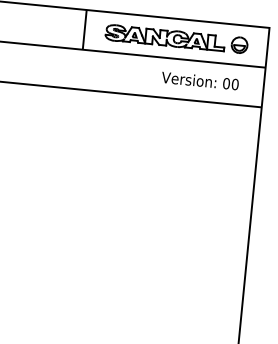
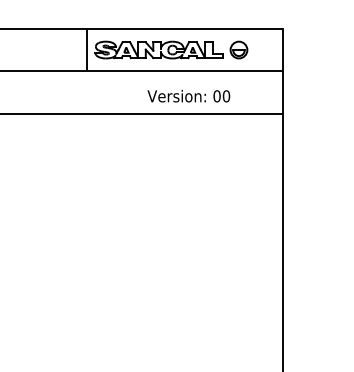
part: (176, 38) -> (171, 49), moved
text: (200, 80) -> (188, 95), moved

